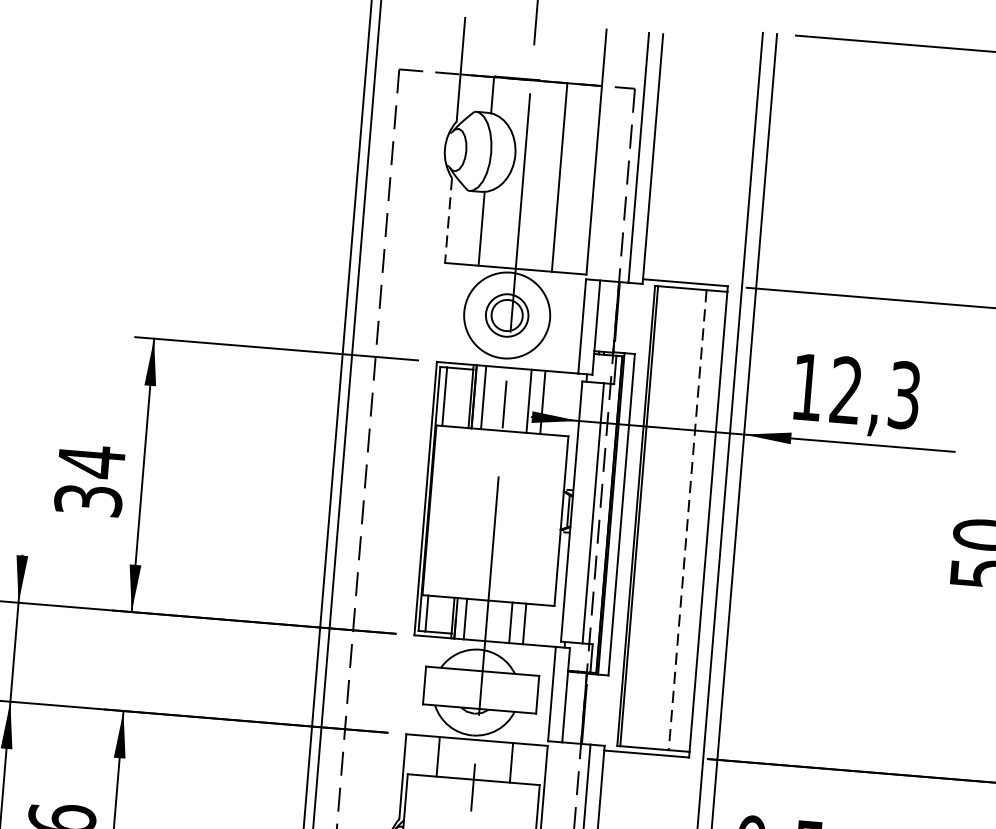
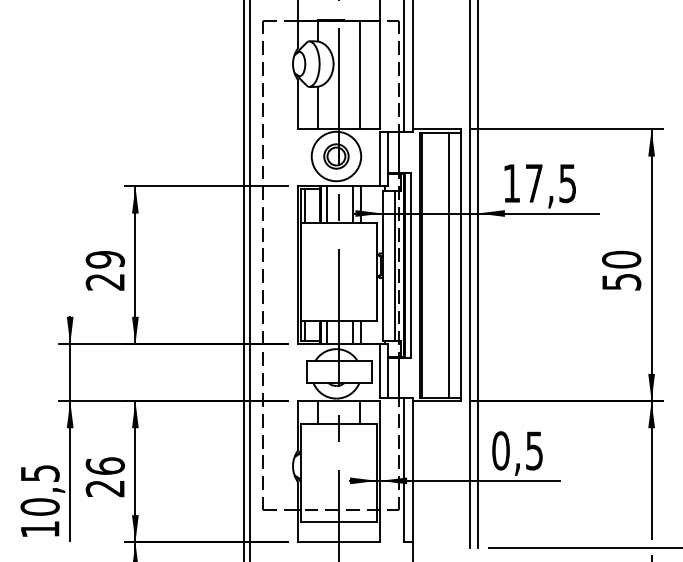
line: (448, 221) -> (298, 105), dashed -> solid
text: (874, 391) -> (550, 182), 12,3 -> 17,5
text: (90, 480) -> (105, 270), 34 -> 29
line: (687, 520) -> (449, 265), dashed -> solid

